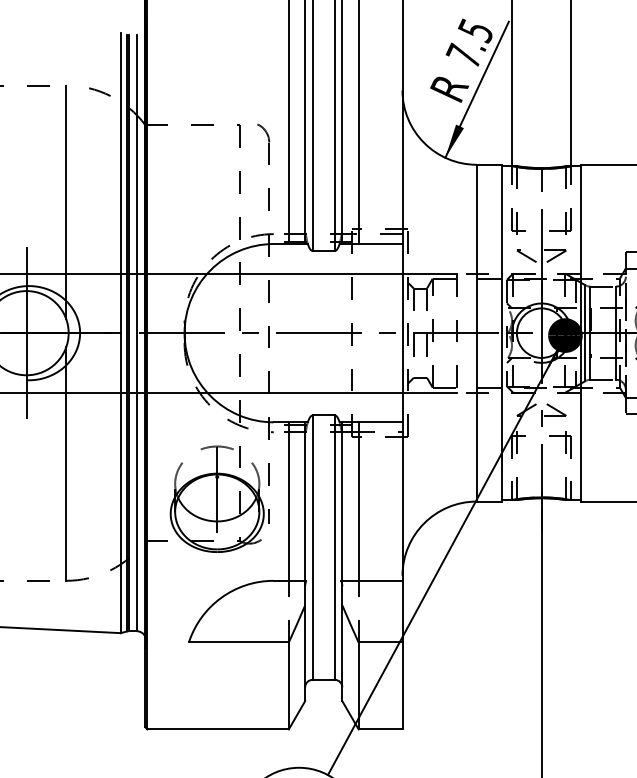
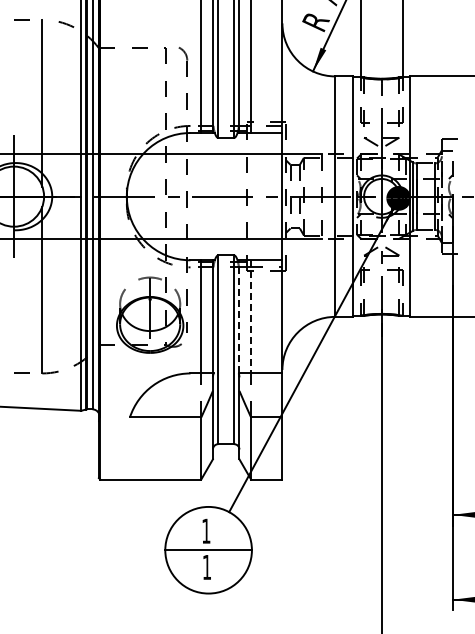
line: (342, 501) -> (239, 316), solid -> dashed
line: (359, 501) -> (251, 316), solid -> dashed

